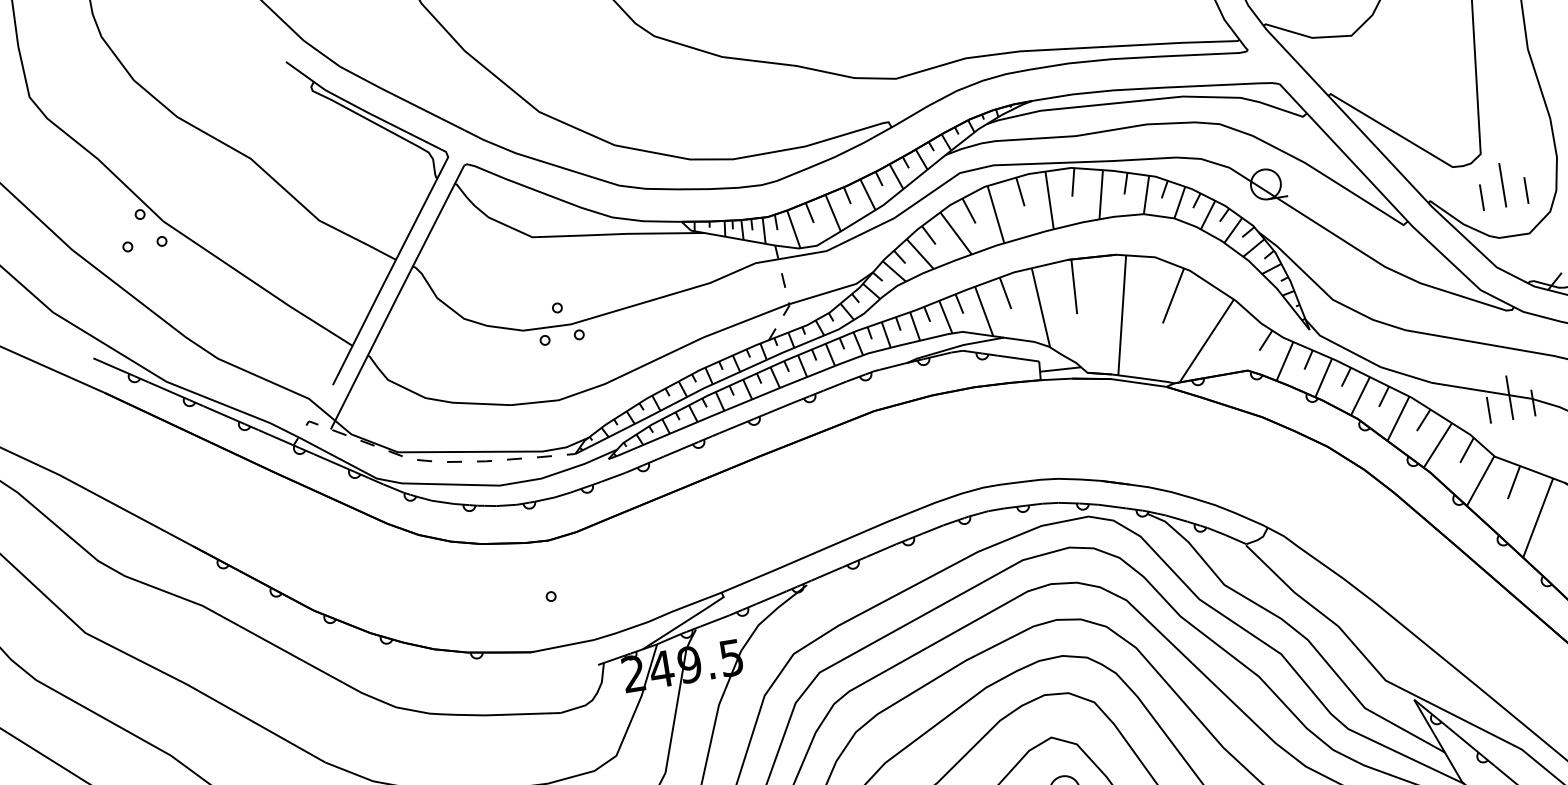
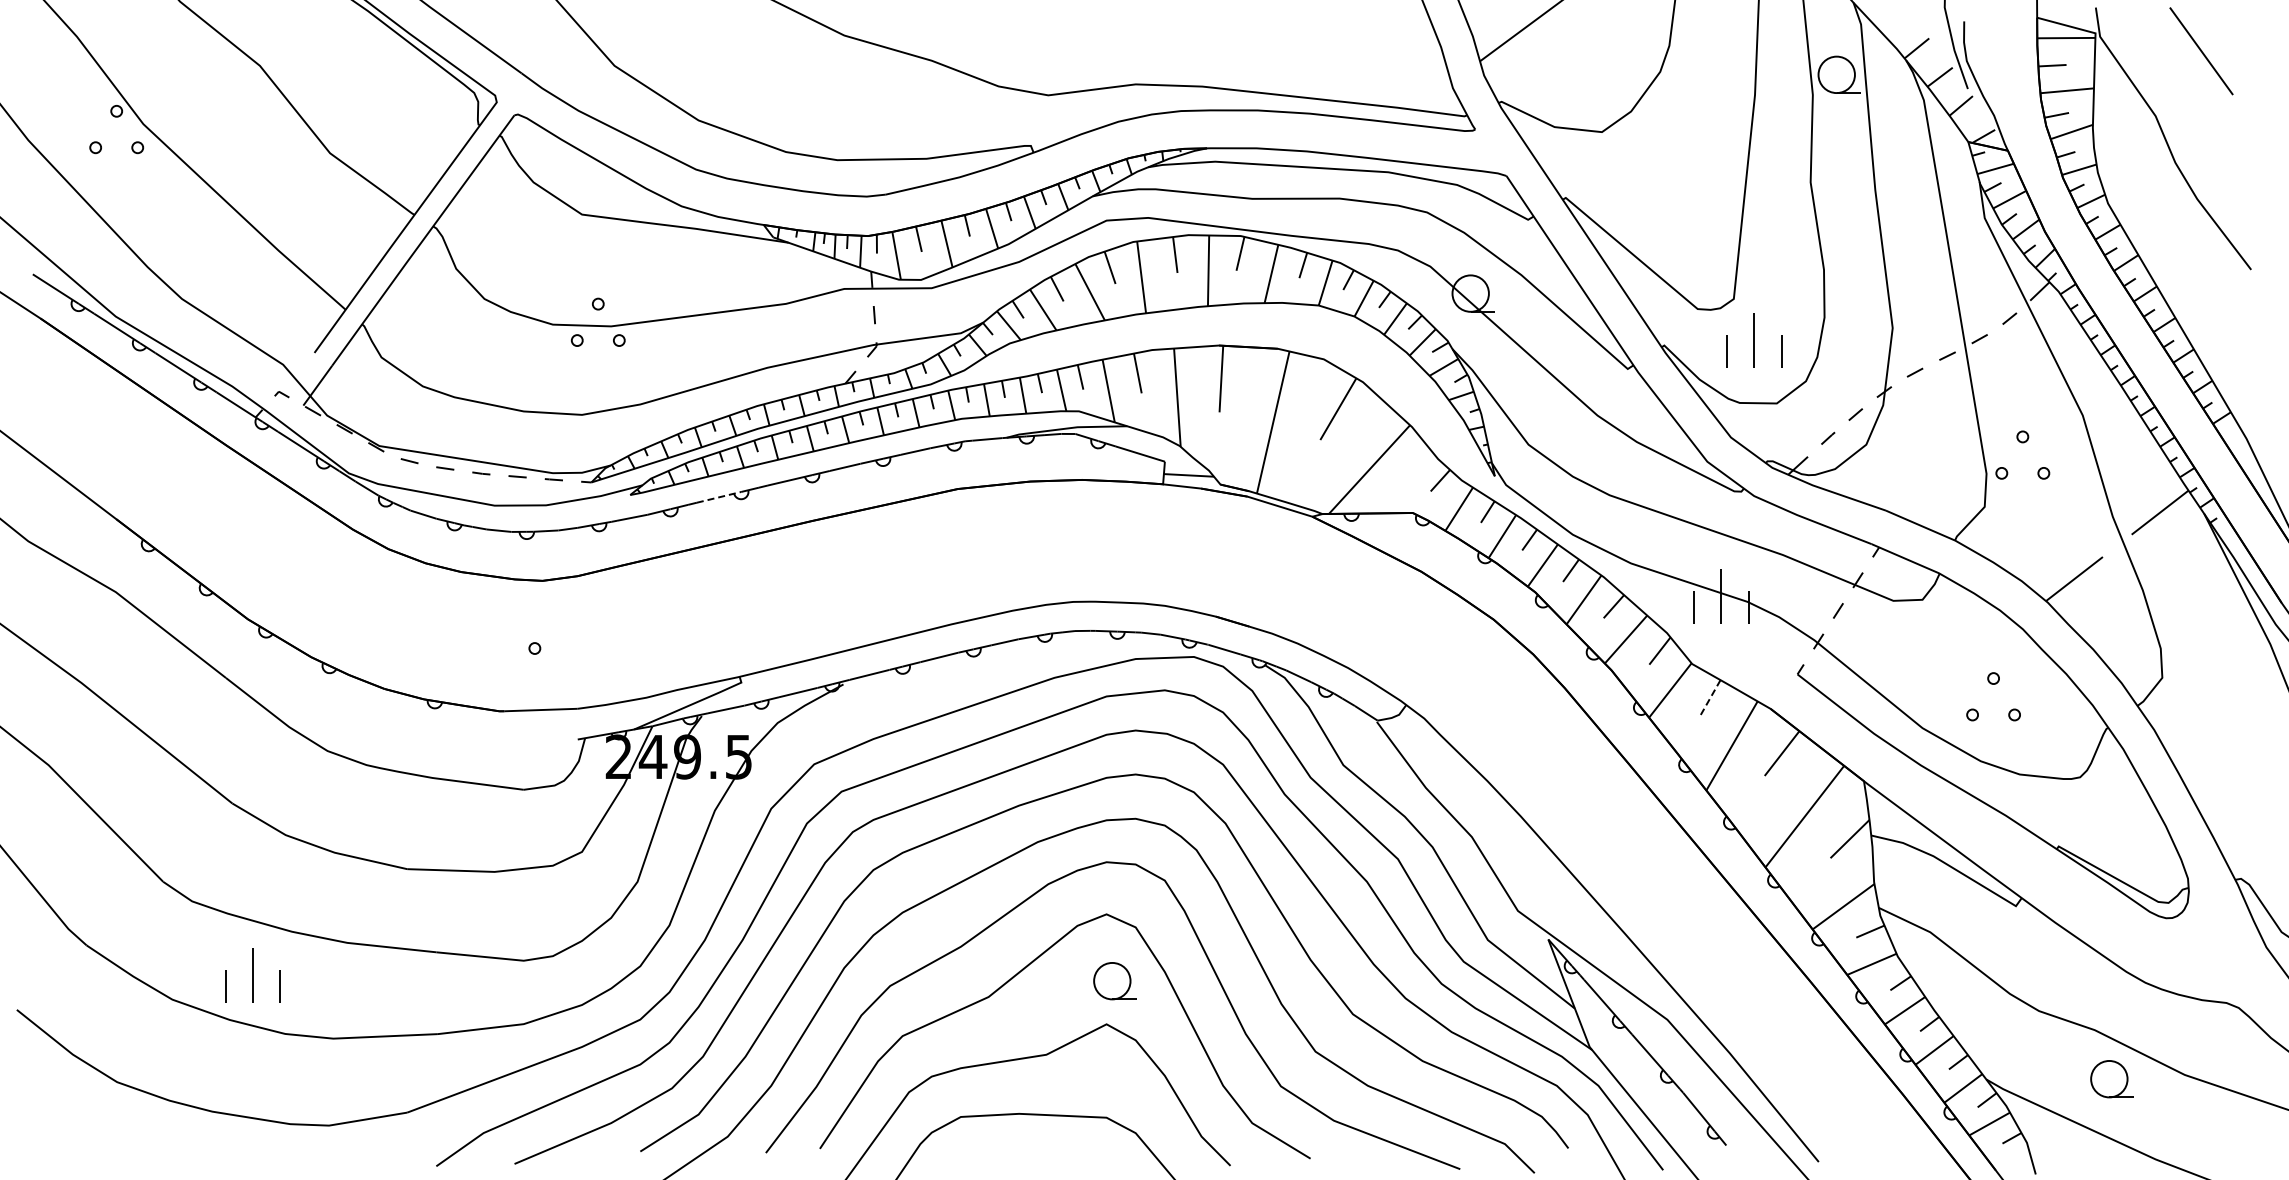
line: (681, 449) -> (719, 497), solid -> dashed
line: (1513, 483) -> (1709, 699), solid -> dashed

